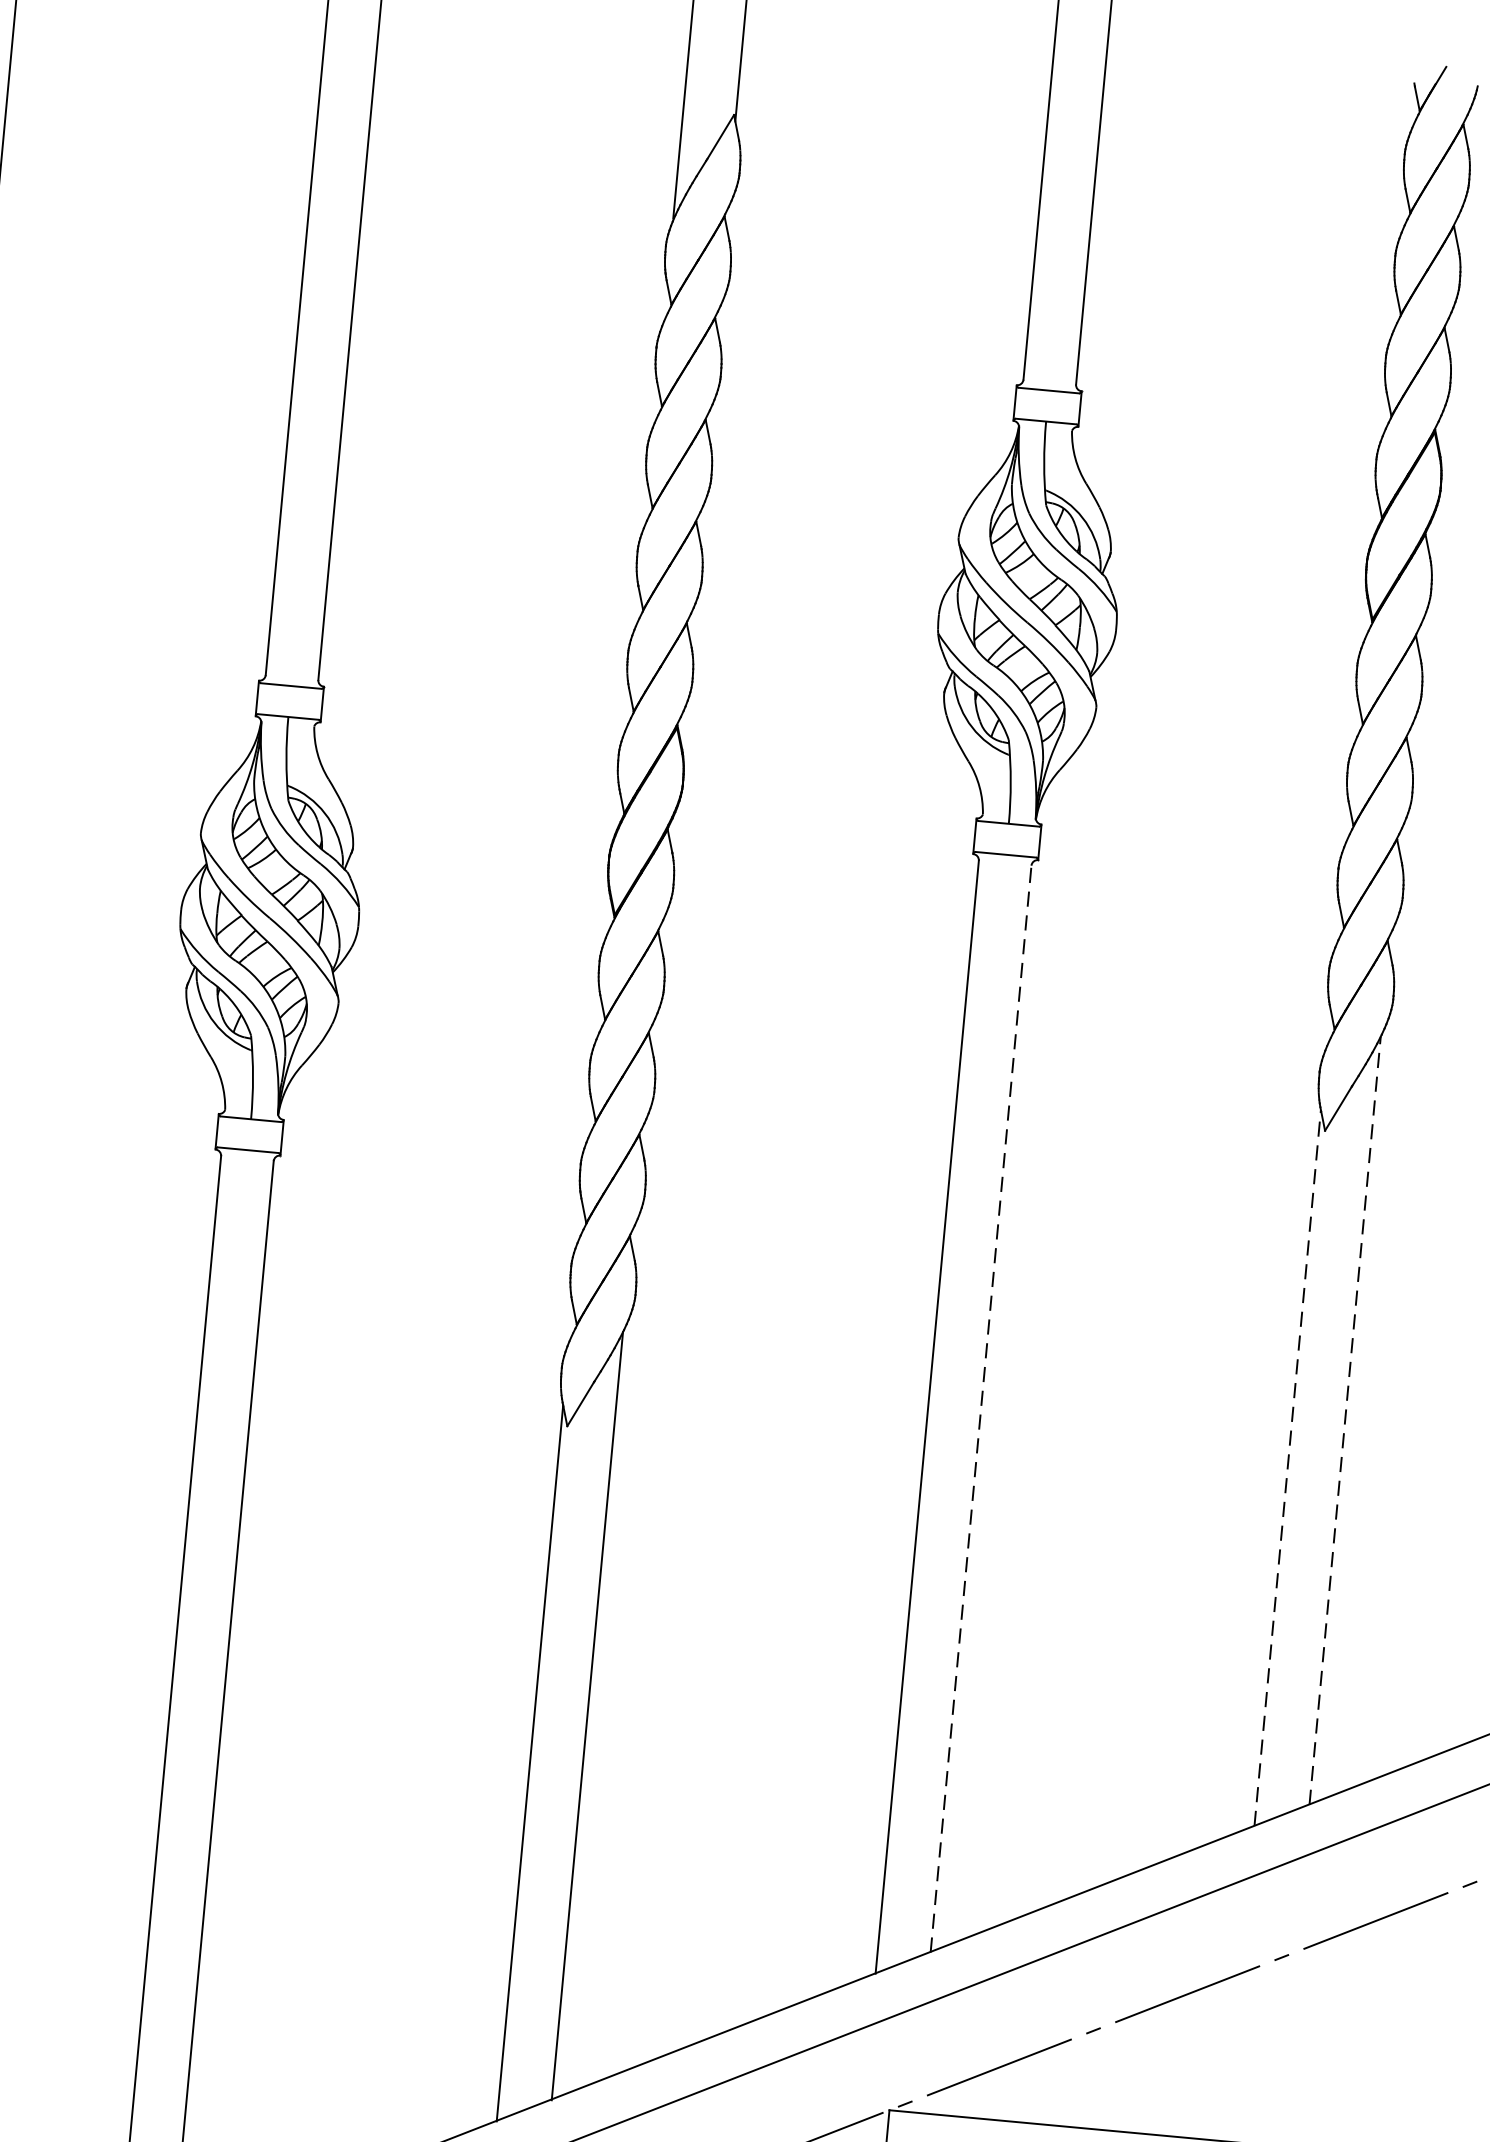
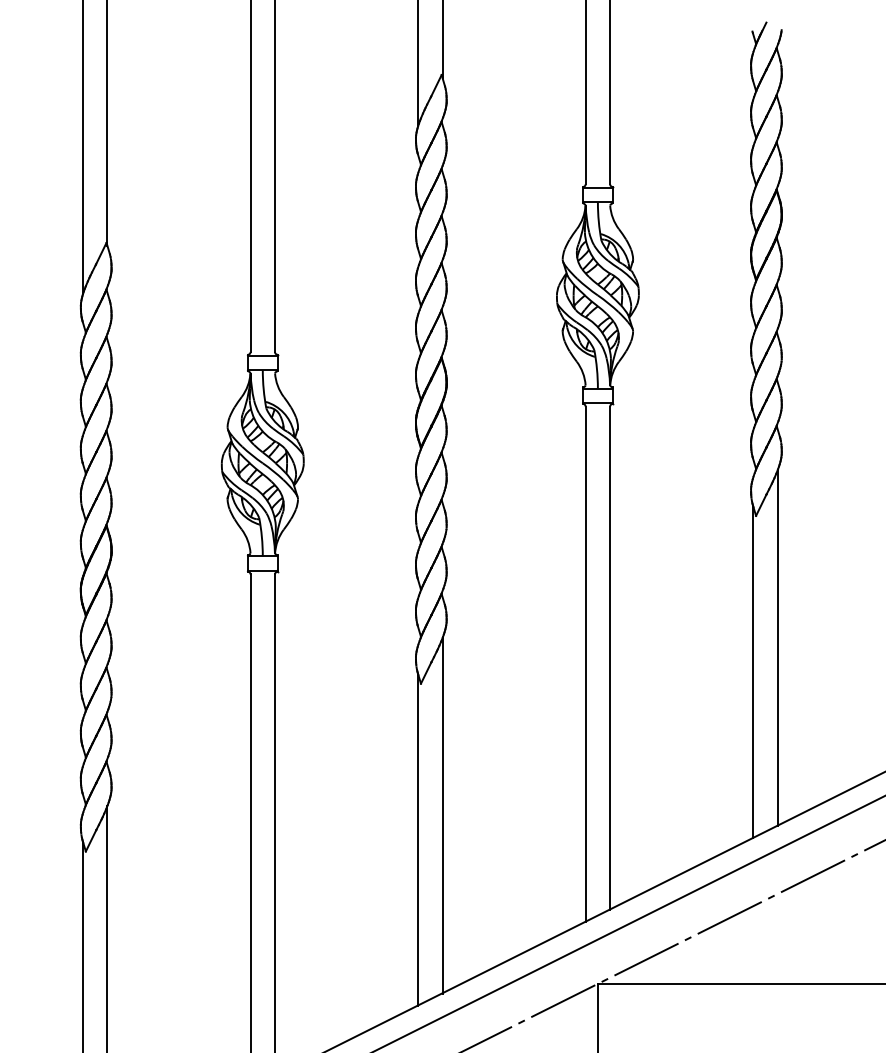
line: (981, 1409) -> (610, 658), dashed -> solid
line: (1344, 1421) -> (777, 648), dashed -> solid
line: (1288, 1468) -> (753, 672), dashed -> solid

